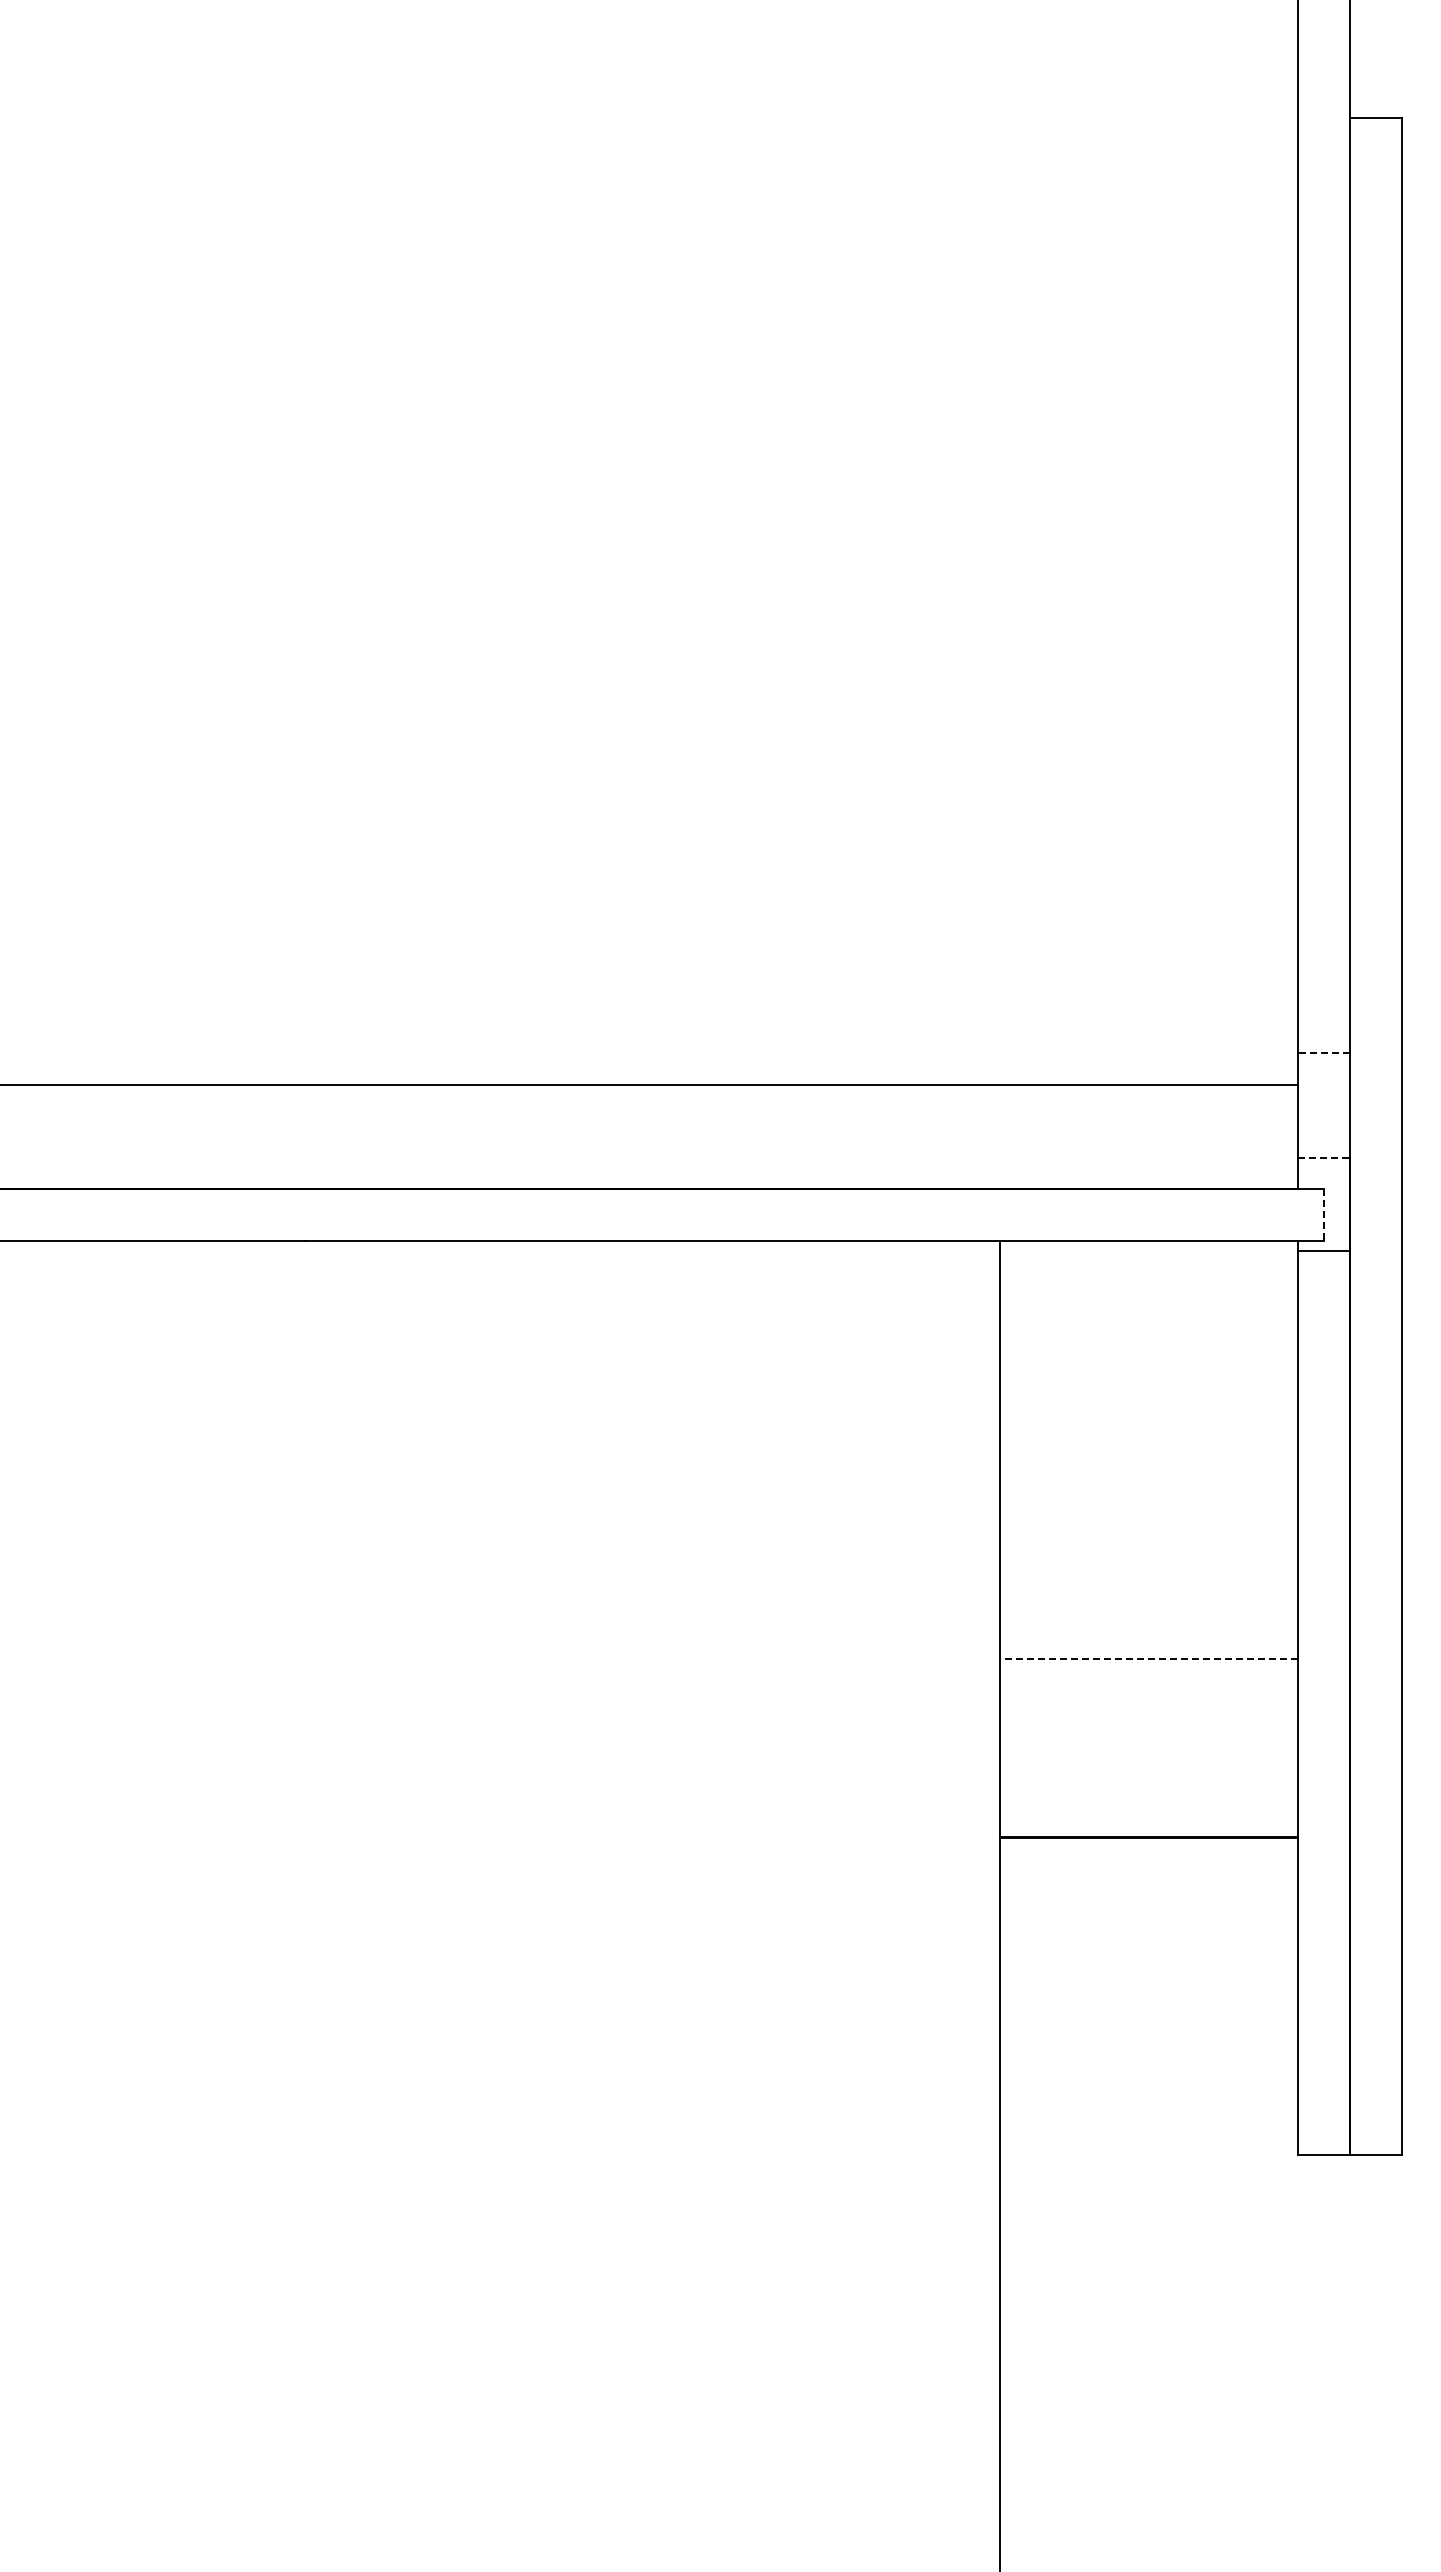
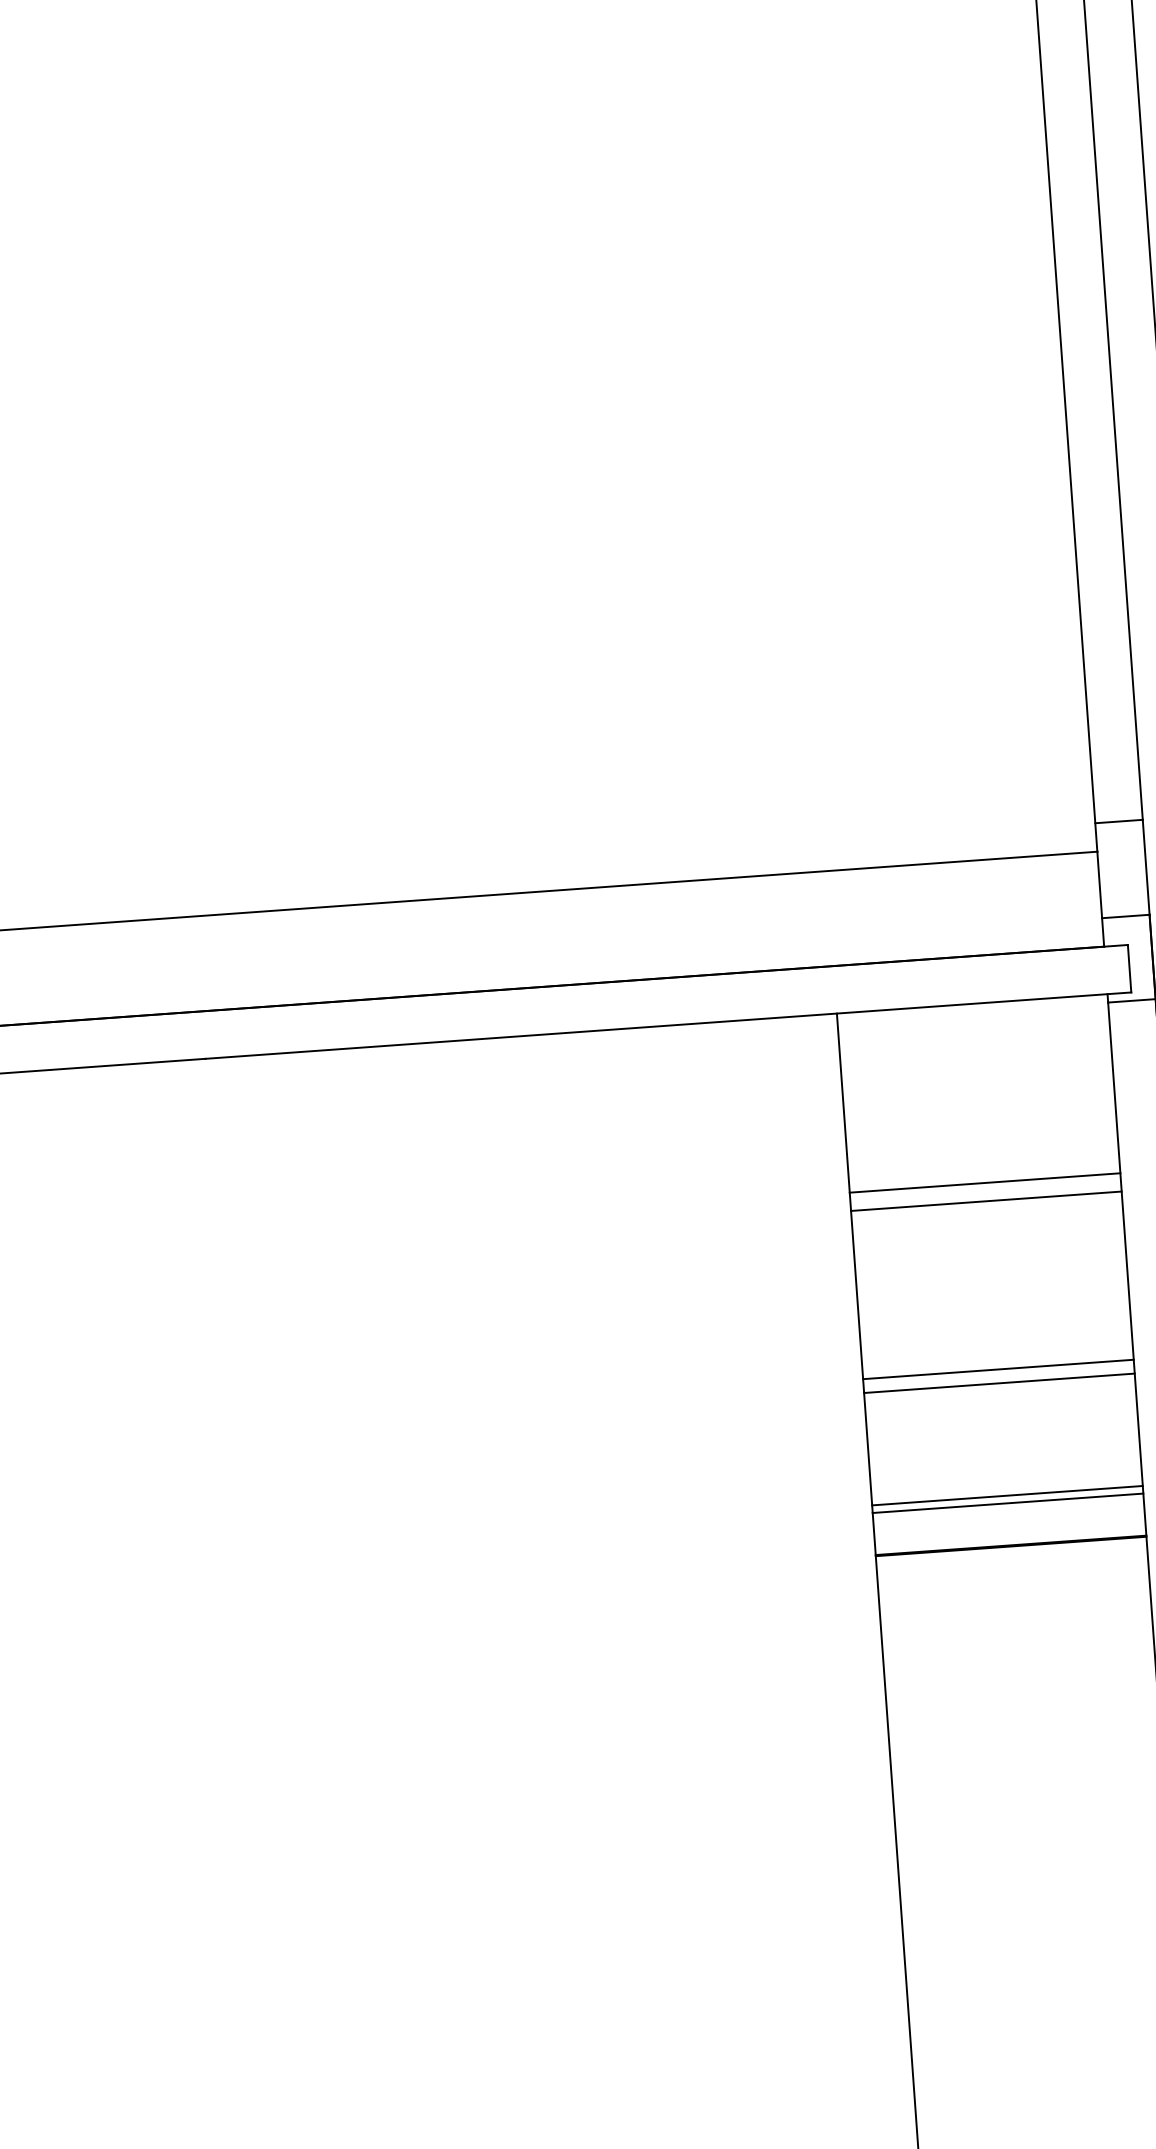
line: (1323, 1053) -> (1118, 821), dashed -> solid
line: (1324, 1157) -> (1126, 916), dashed -> solid
line: (1323, 1215) -> (1129, 969), dashed -> solid
line: (1148, 1438) -> (984, 1183), added
line: (1148, 1458) -> (986, 1201), added
line: (1148, 1643) -> (998, 1369), added
line: (1148, 1658) -> (999, 1383), dashed -> solid
line: (1148, 1782) -> (1007, 1495), added
line: (1148, 1790) -> (1007, 1503), added

